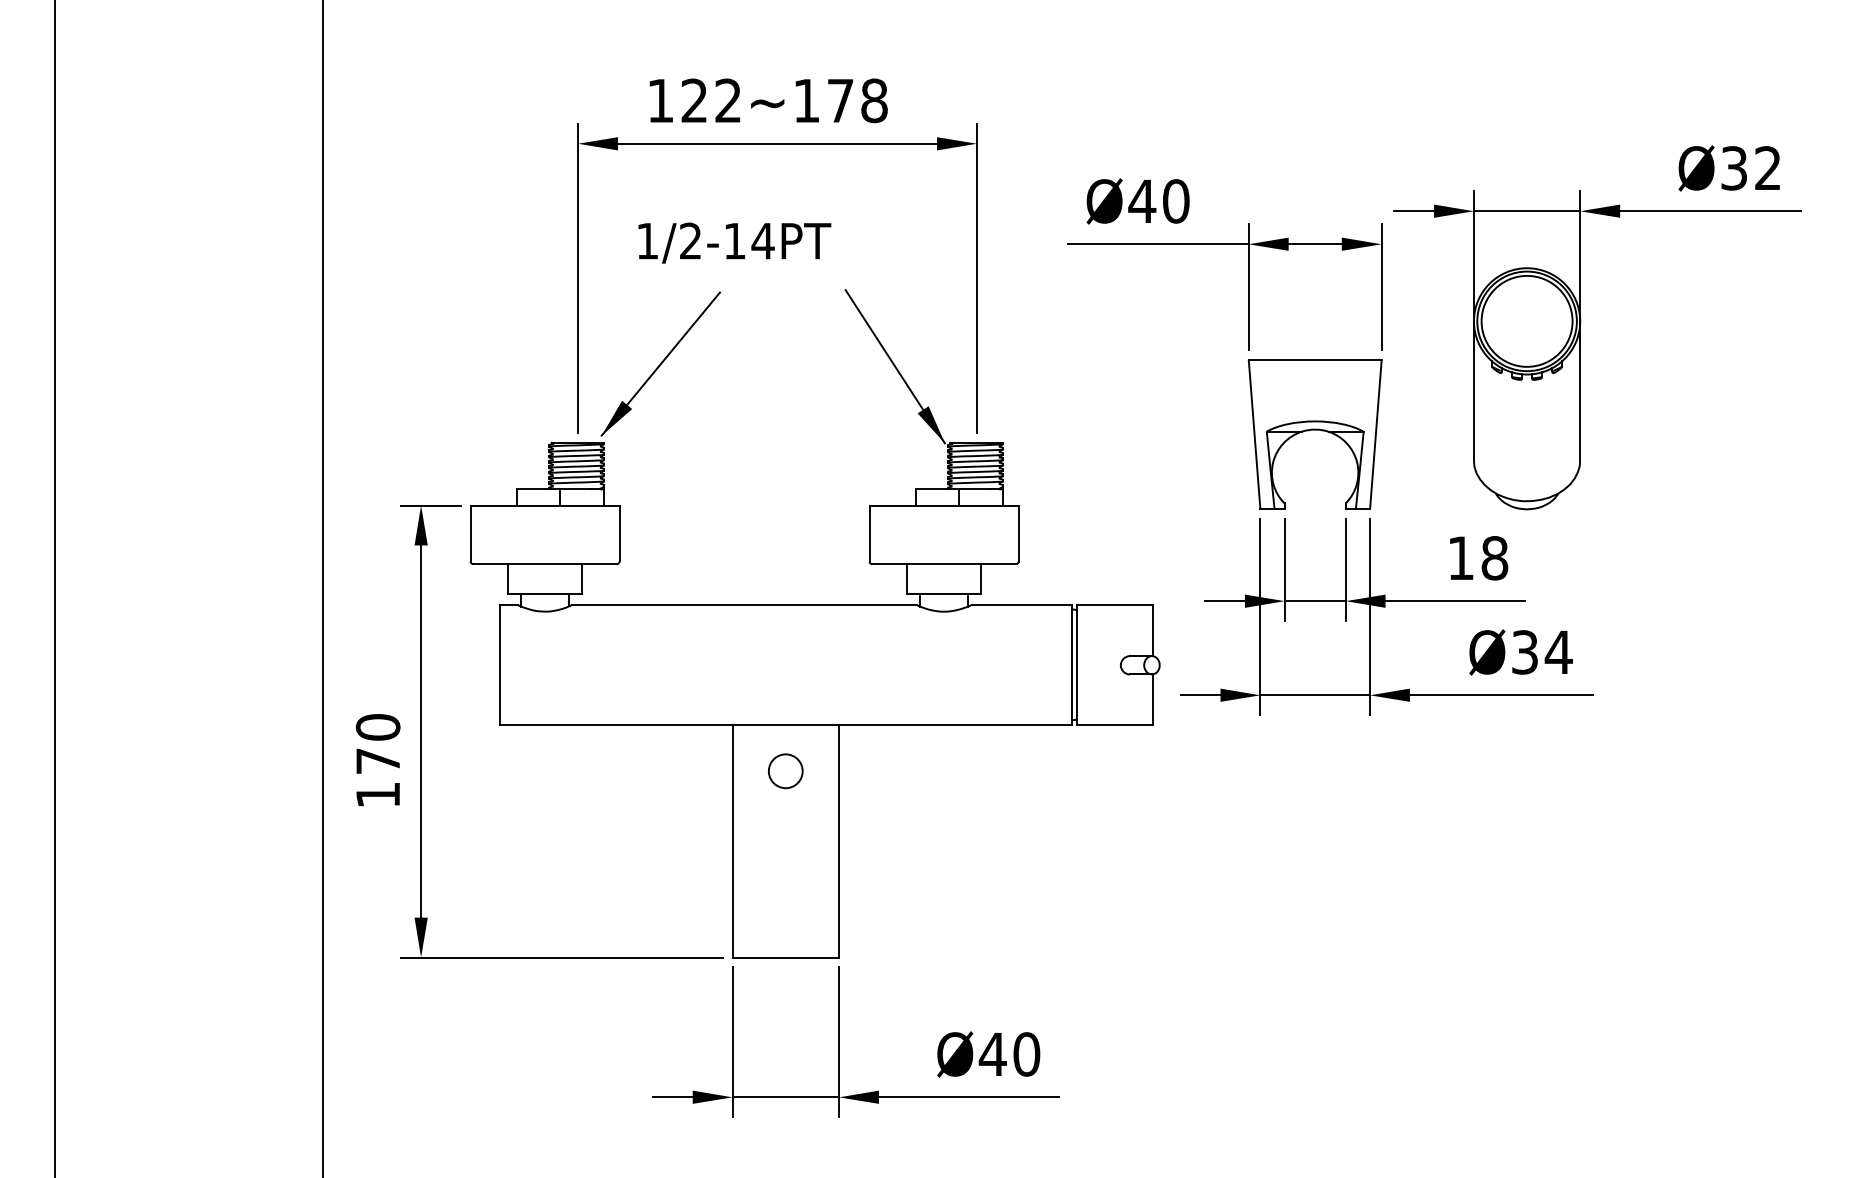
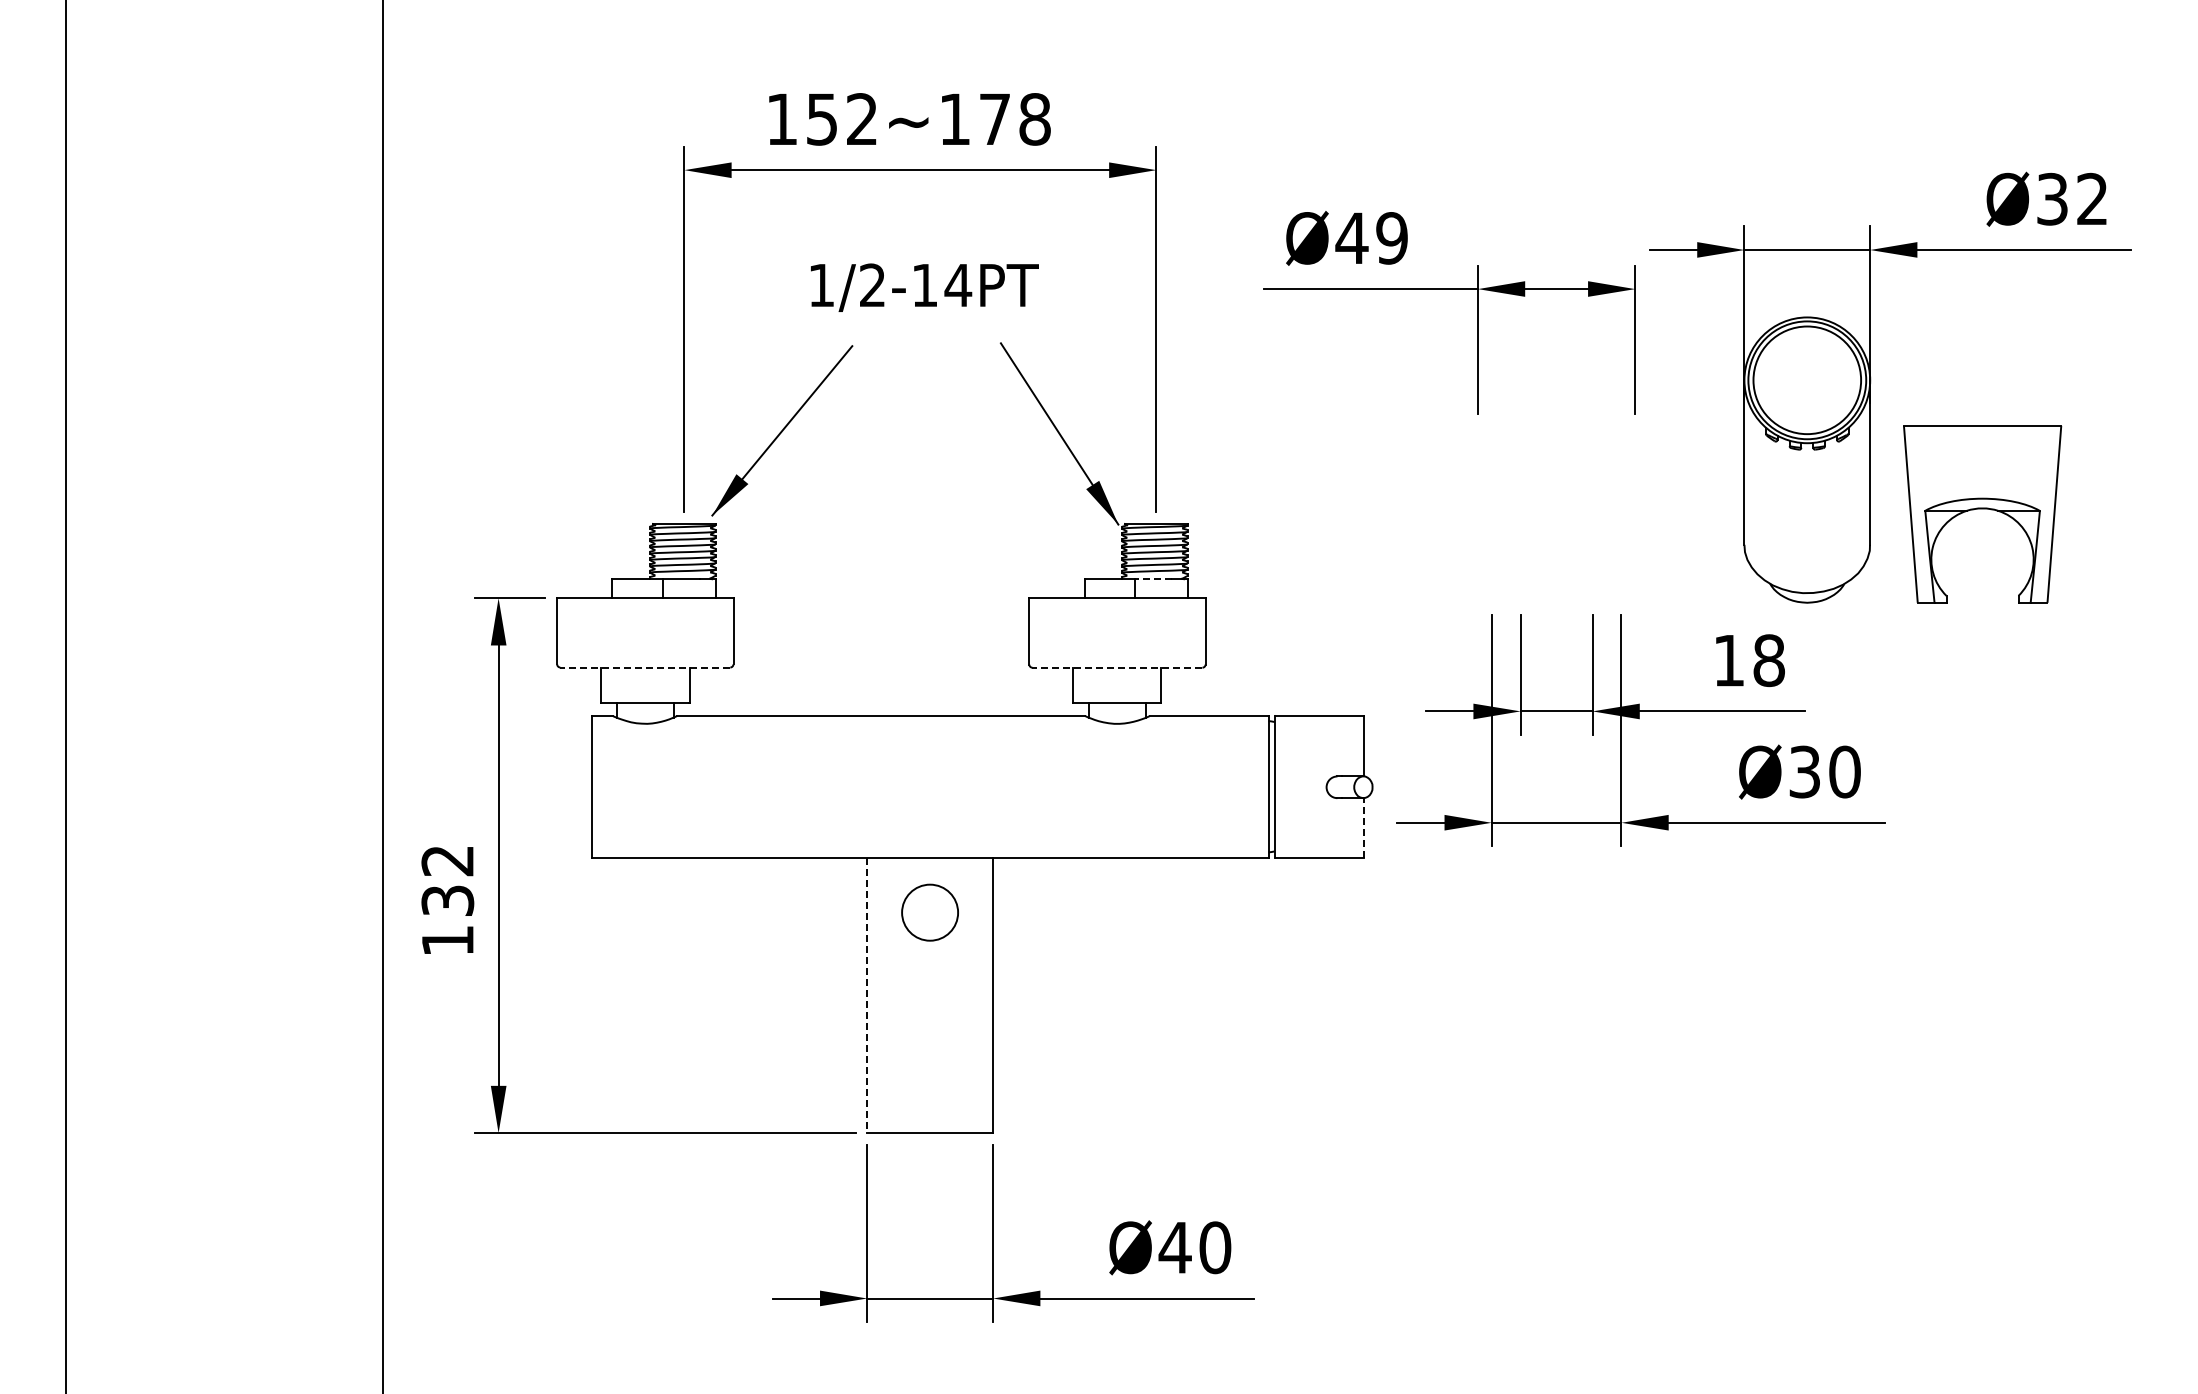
text: (693, 100) -> (821, 119), 122~178 -> 152~178
text: (1175, 201) -> (1391, 238), Ø40 -> Ø49
text: (734, 242) -> (924, 287), moved
part: (1315, 434) -> (1982, 514), moved
line: (974, 489) -> (1153, 579), solid -> dashed
line: (545, 564) -> (645, 667), solid -> dashed
line: (944, 564) -> (1117, 667), solid -> dashed
text: (1558, 651) -> (1844, 771), Ø34 -> Ø30
line: (1152, 699) -> (1364, 827), solid -> dashed
text: (377, 744) -> (447, 880), 170 -> 132
circle: (786, 771) -> (930, 912), size x1.4
line: (732, 841) -> (867, 995), solid -> dashed

